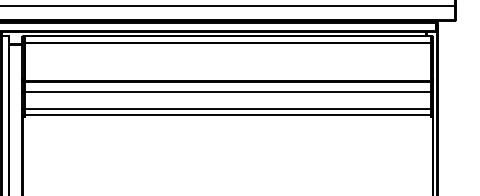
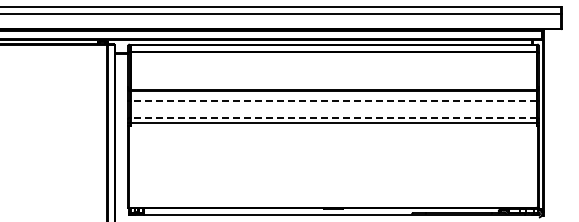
line: (227, 91) -> (333, 100), solid -> dashed
line: (227, 108) -> (333, 117), solid -> dashed

